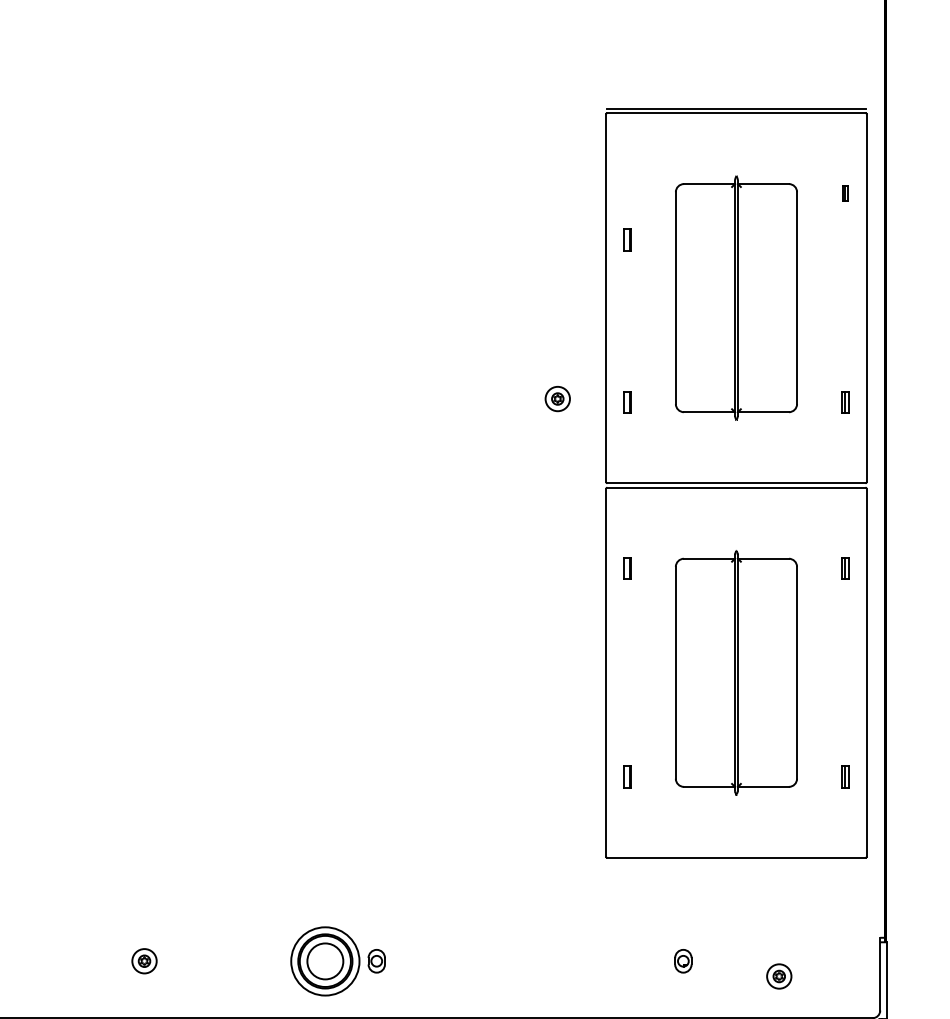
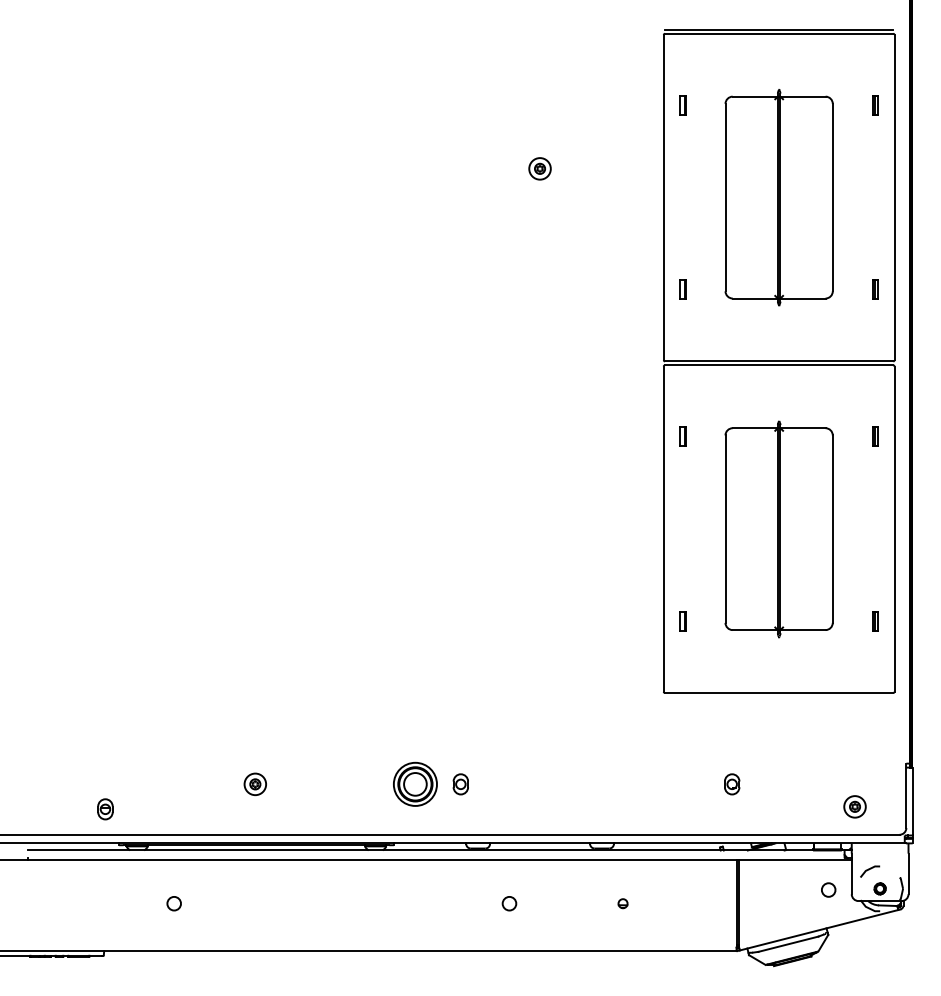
part: (845, 194) -> (875, 105), size x1.43
part: (627, 240) -> (682, 105), moved
part: (557, 398) -> (539, 168), moved
part: (325, 960) -> (415, 783), size x0.71
part: (778, 976) -> (854, 806), moved

